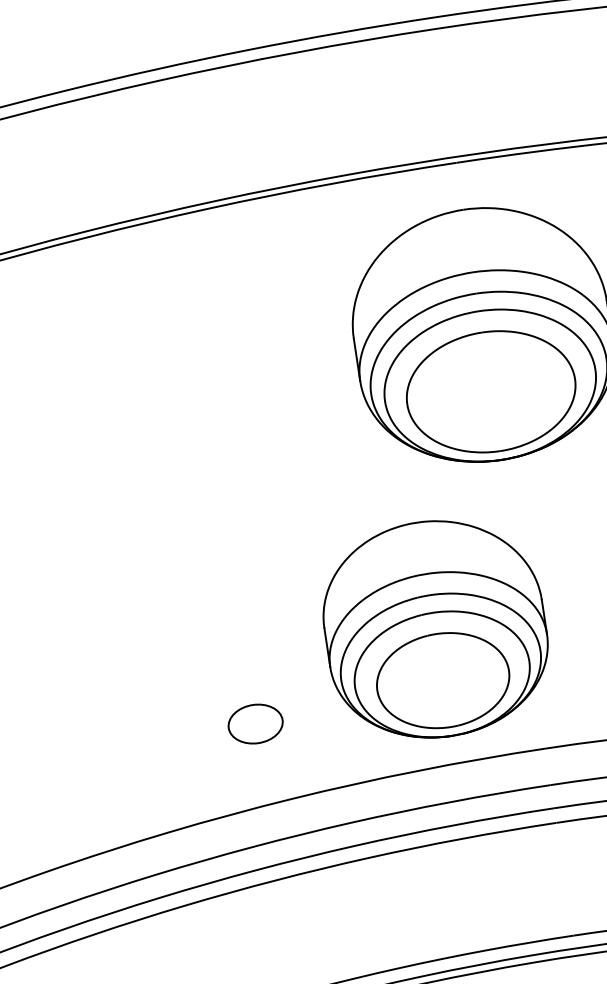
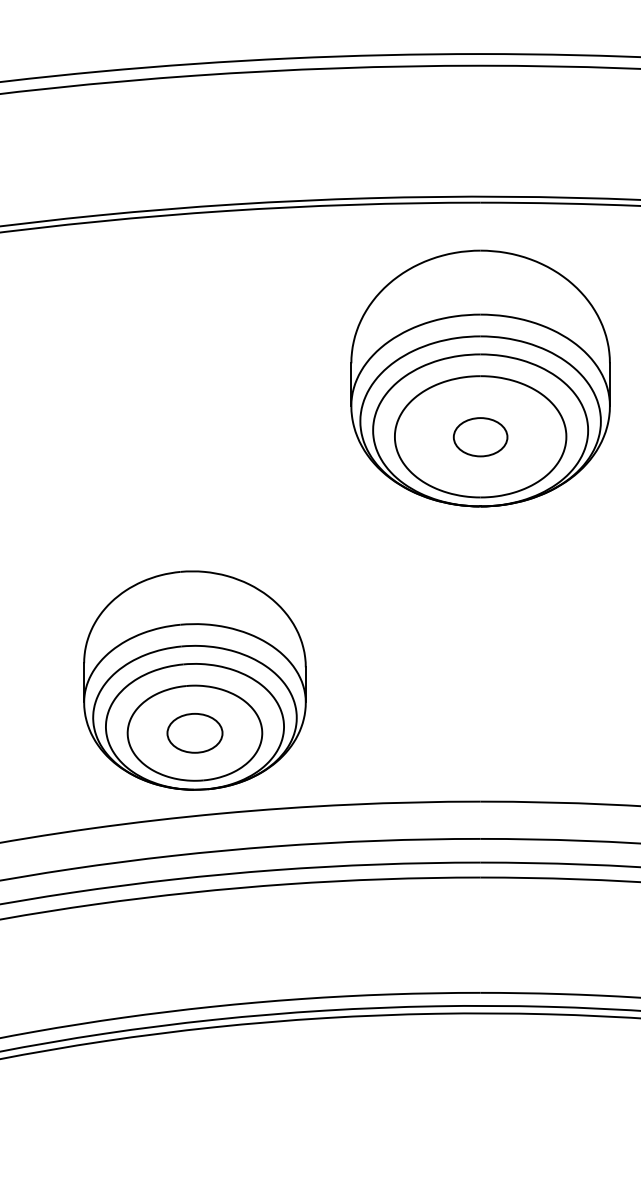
part: (491, 392) -> (480, 437), added
part: (434, 629) -> (194, 680), moved

